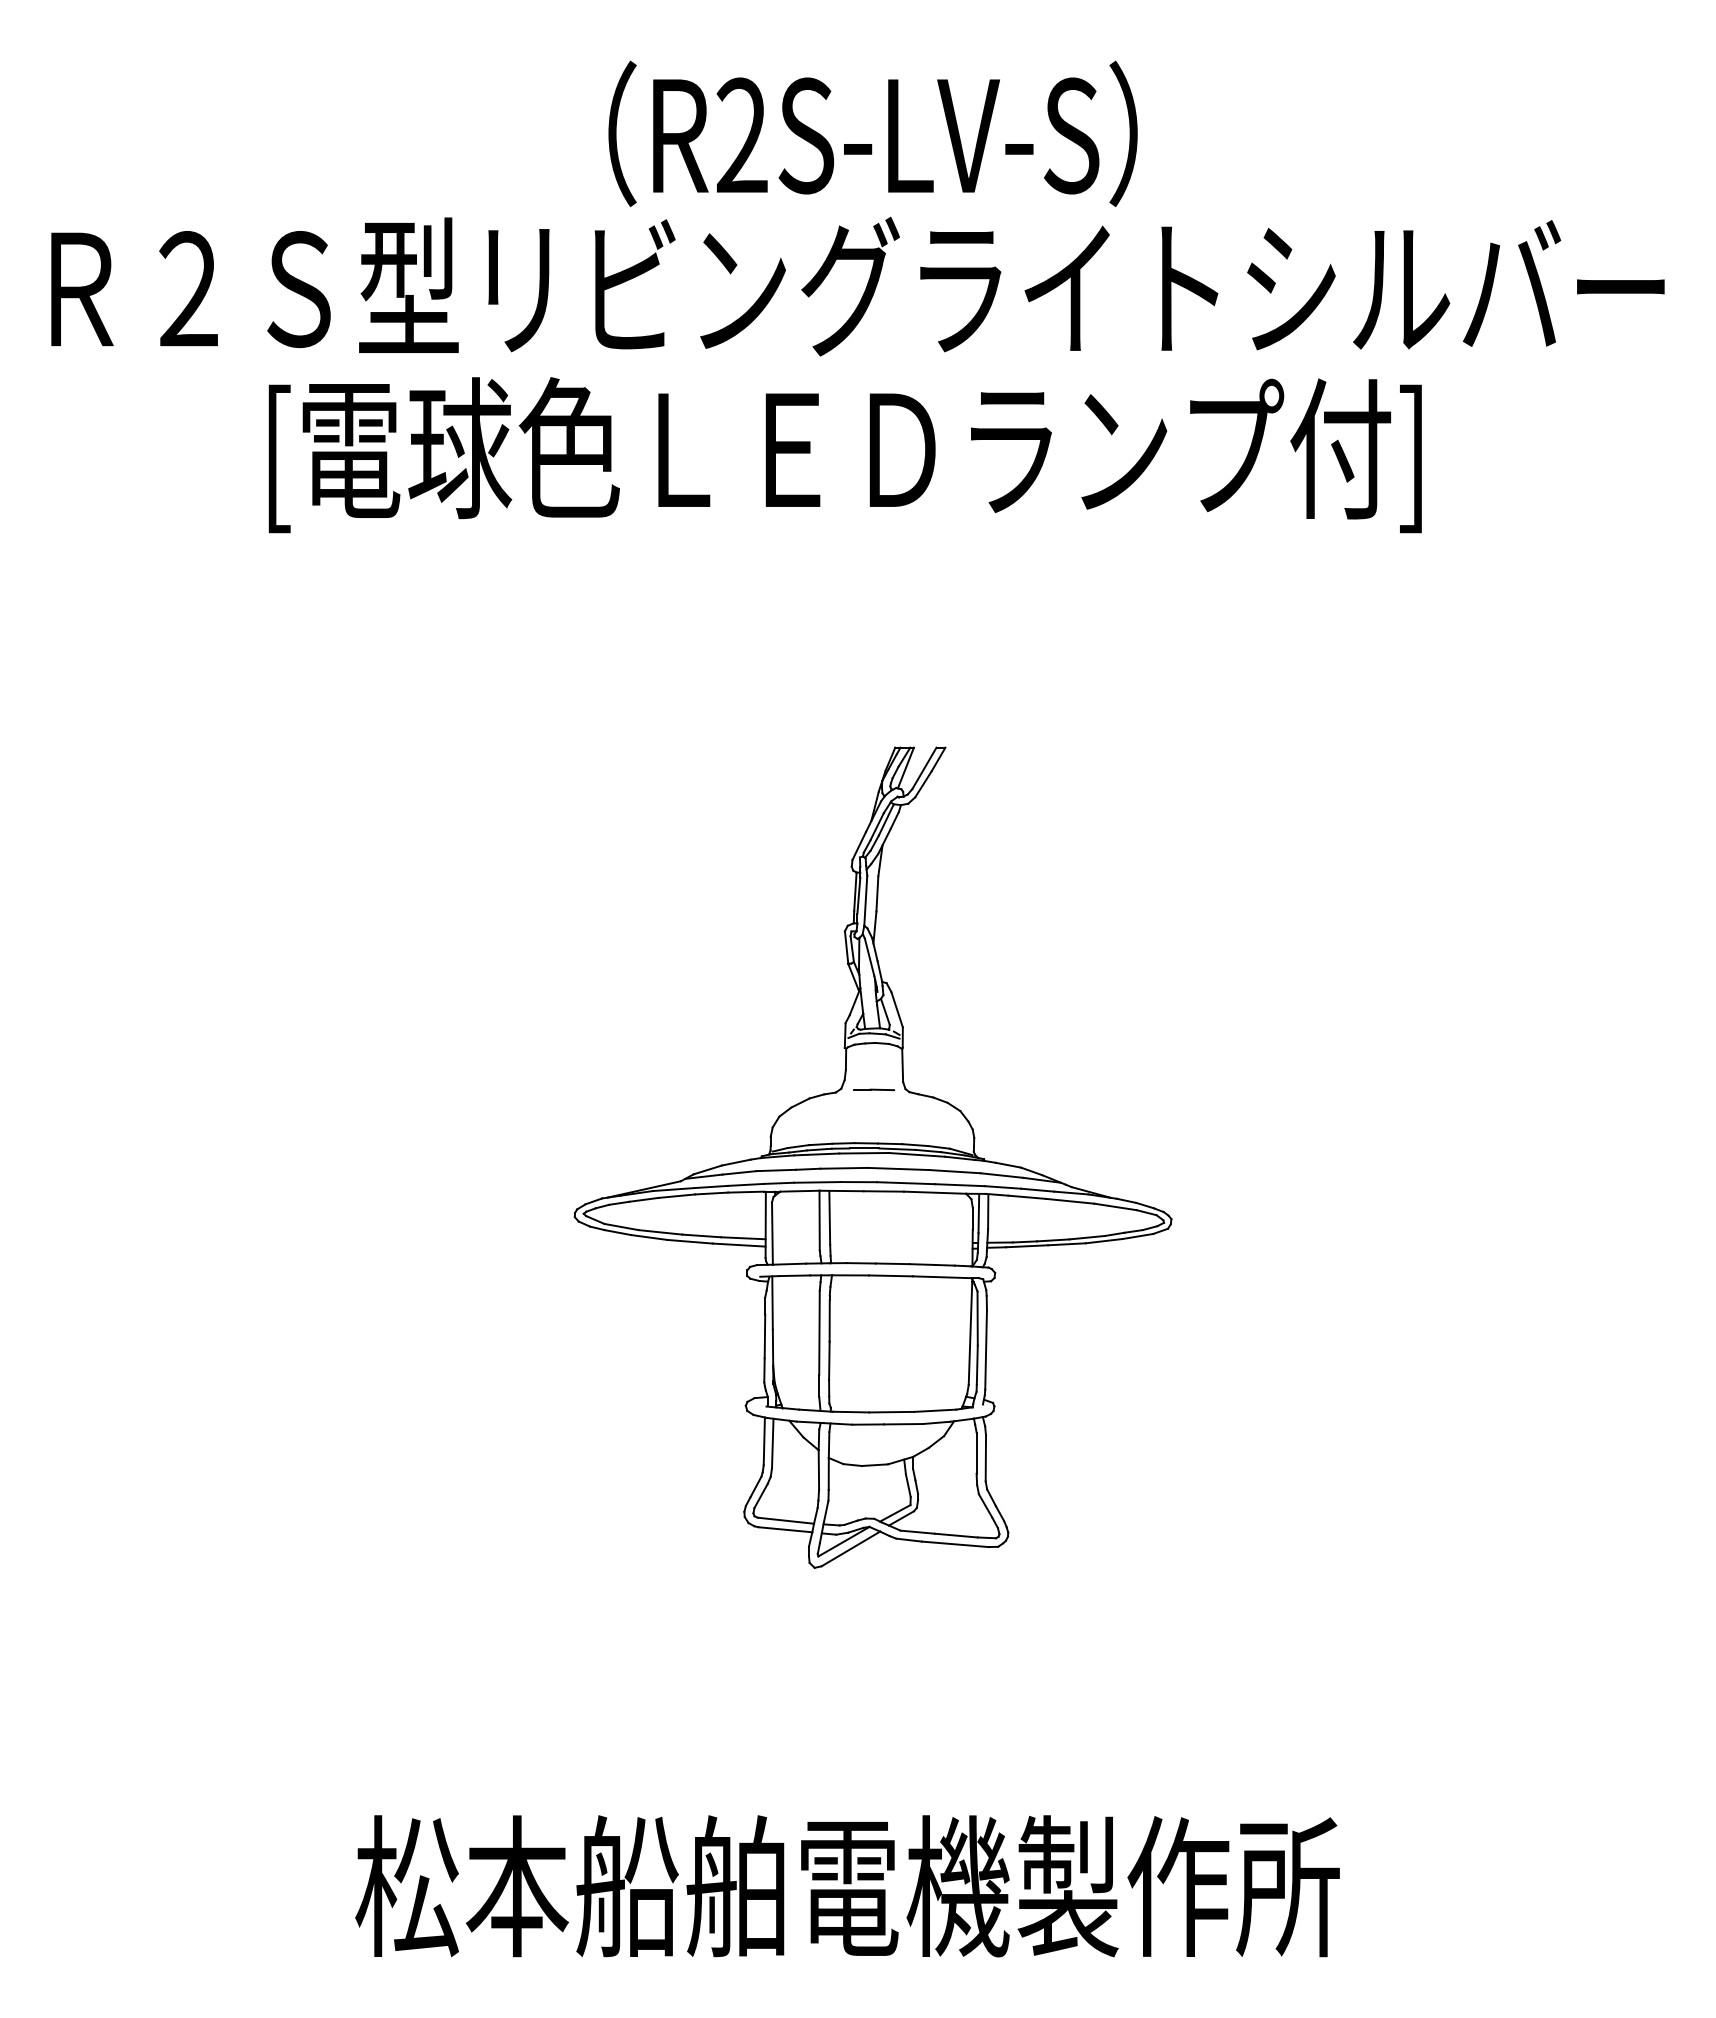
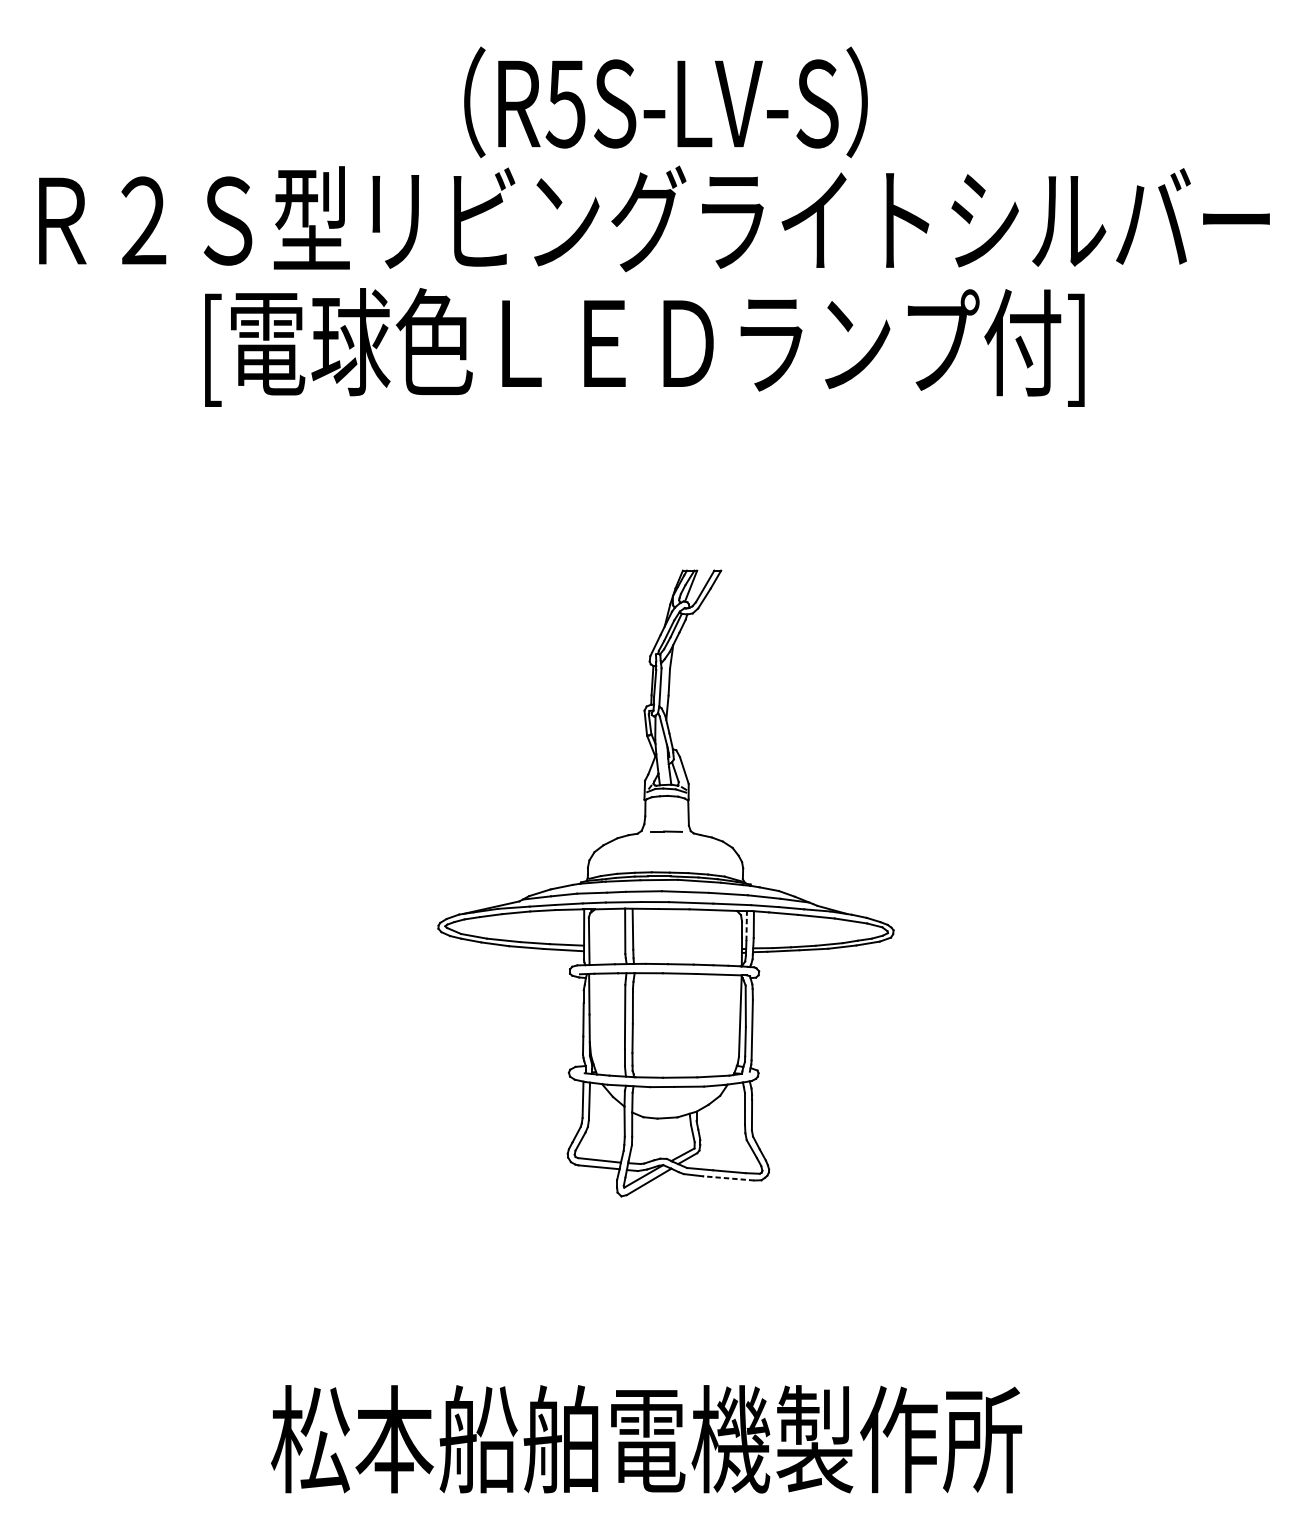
text: (741, 135) -> (565, 103), R2S-LV-S -> R5S-LV-S
line: (978, 1213) -> (746, 926), solid -> dashed
line: (955, 1544) -> (728, 1178), solid -> dashed

